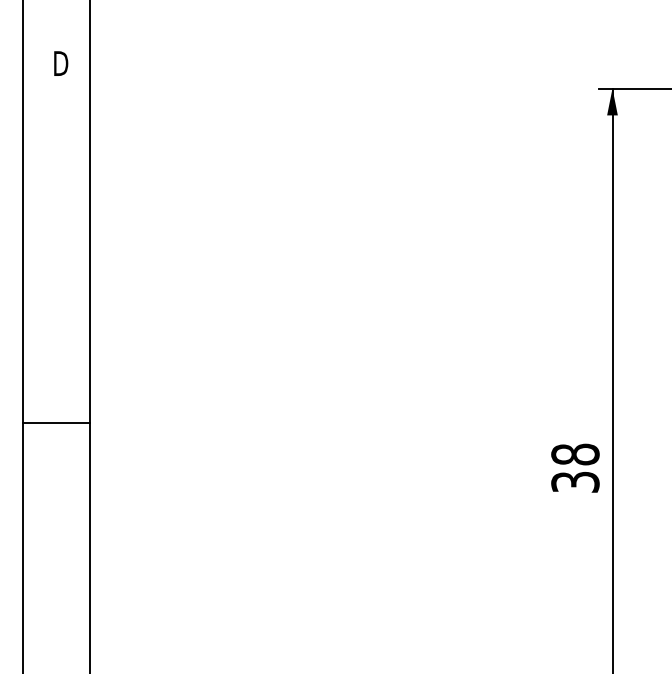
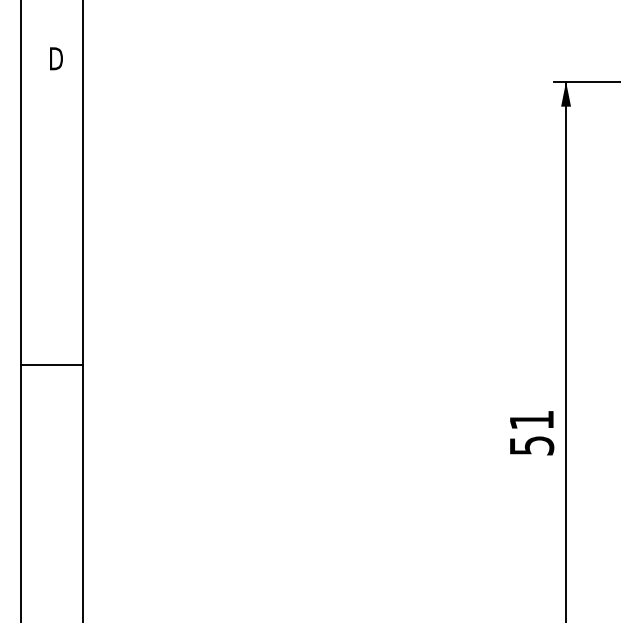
line: (55, 422) -> (51, 364), moved
text: (575, 467) -> (531, 432), 38 -> 51

